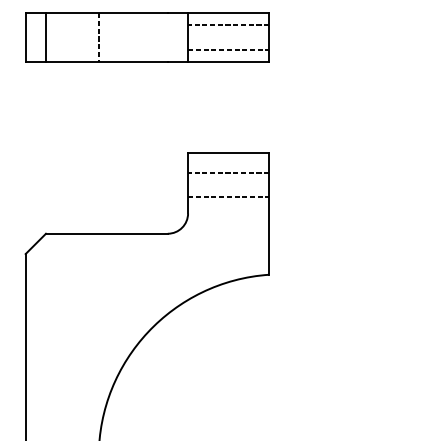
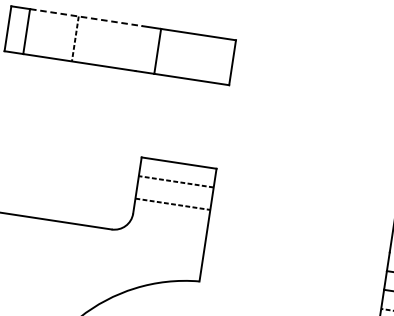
line: (106, 13) -> (85, 17), solid -> dashed
line: (228, 25) -> (196, 45), removed
line: (228, 49) -> (193, 68), removed

